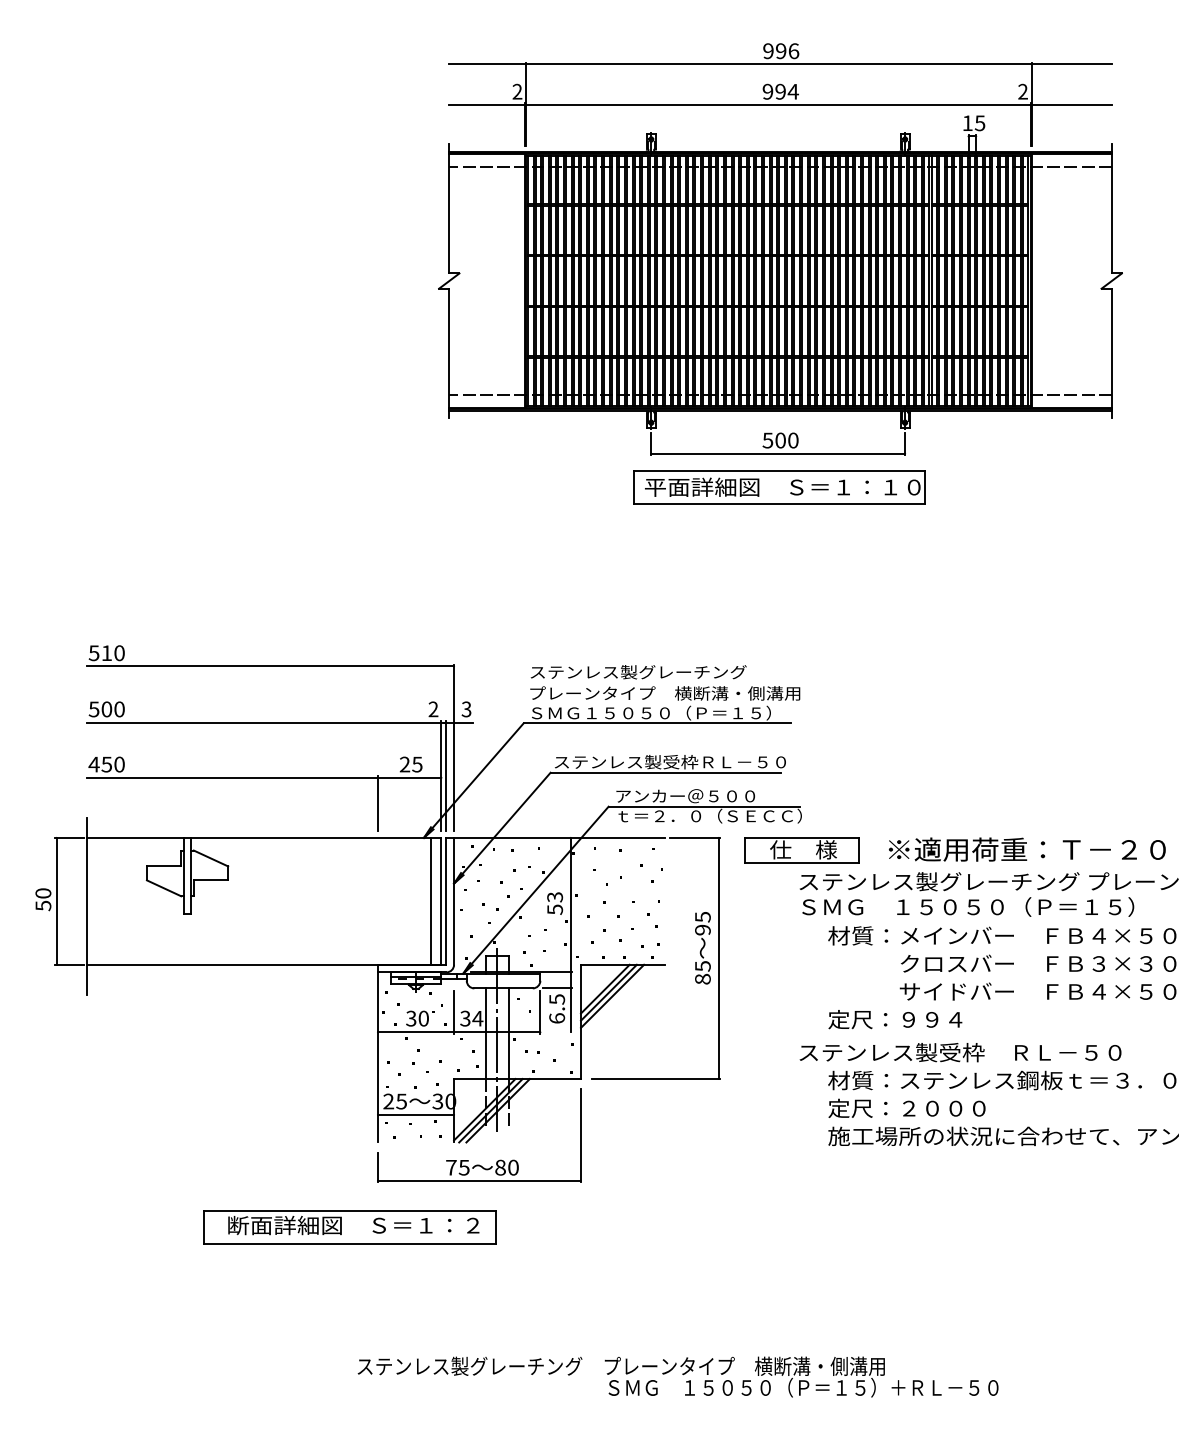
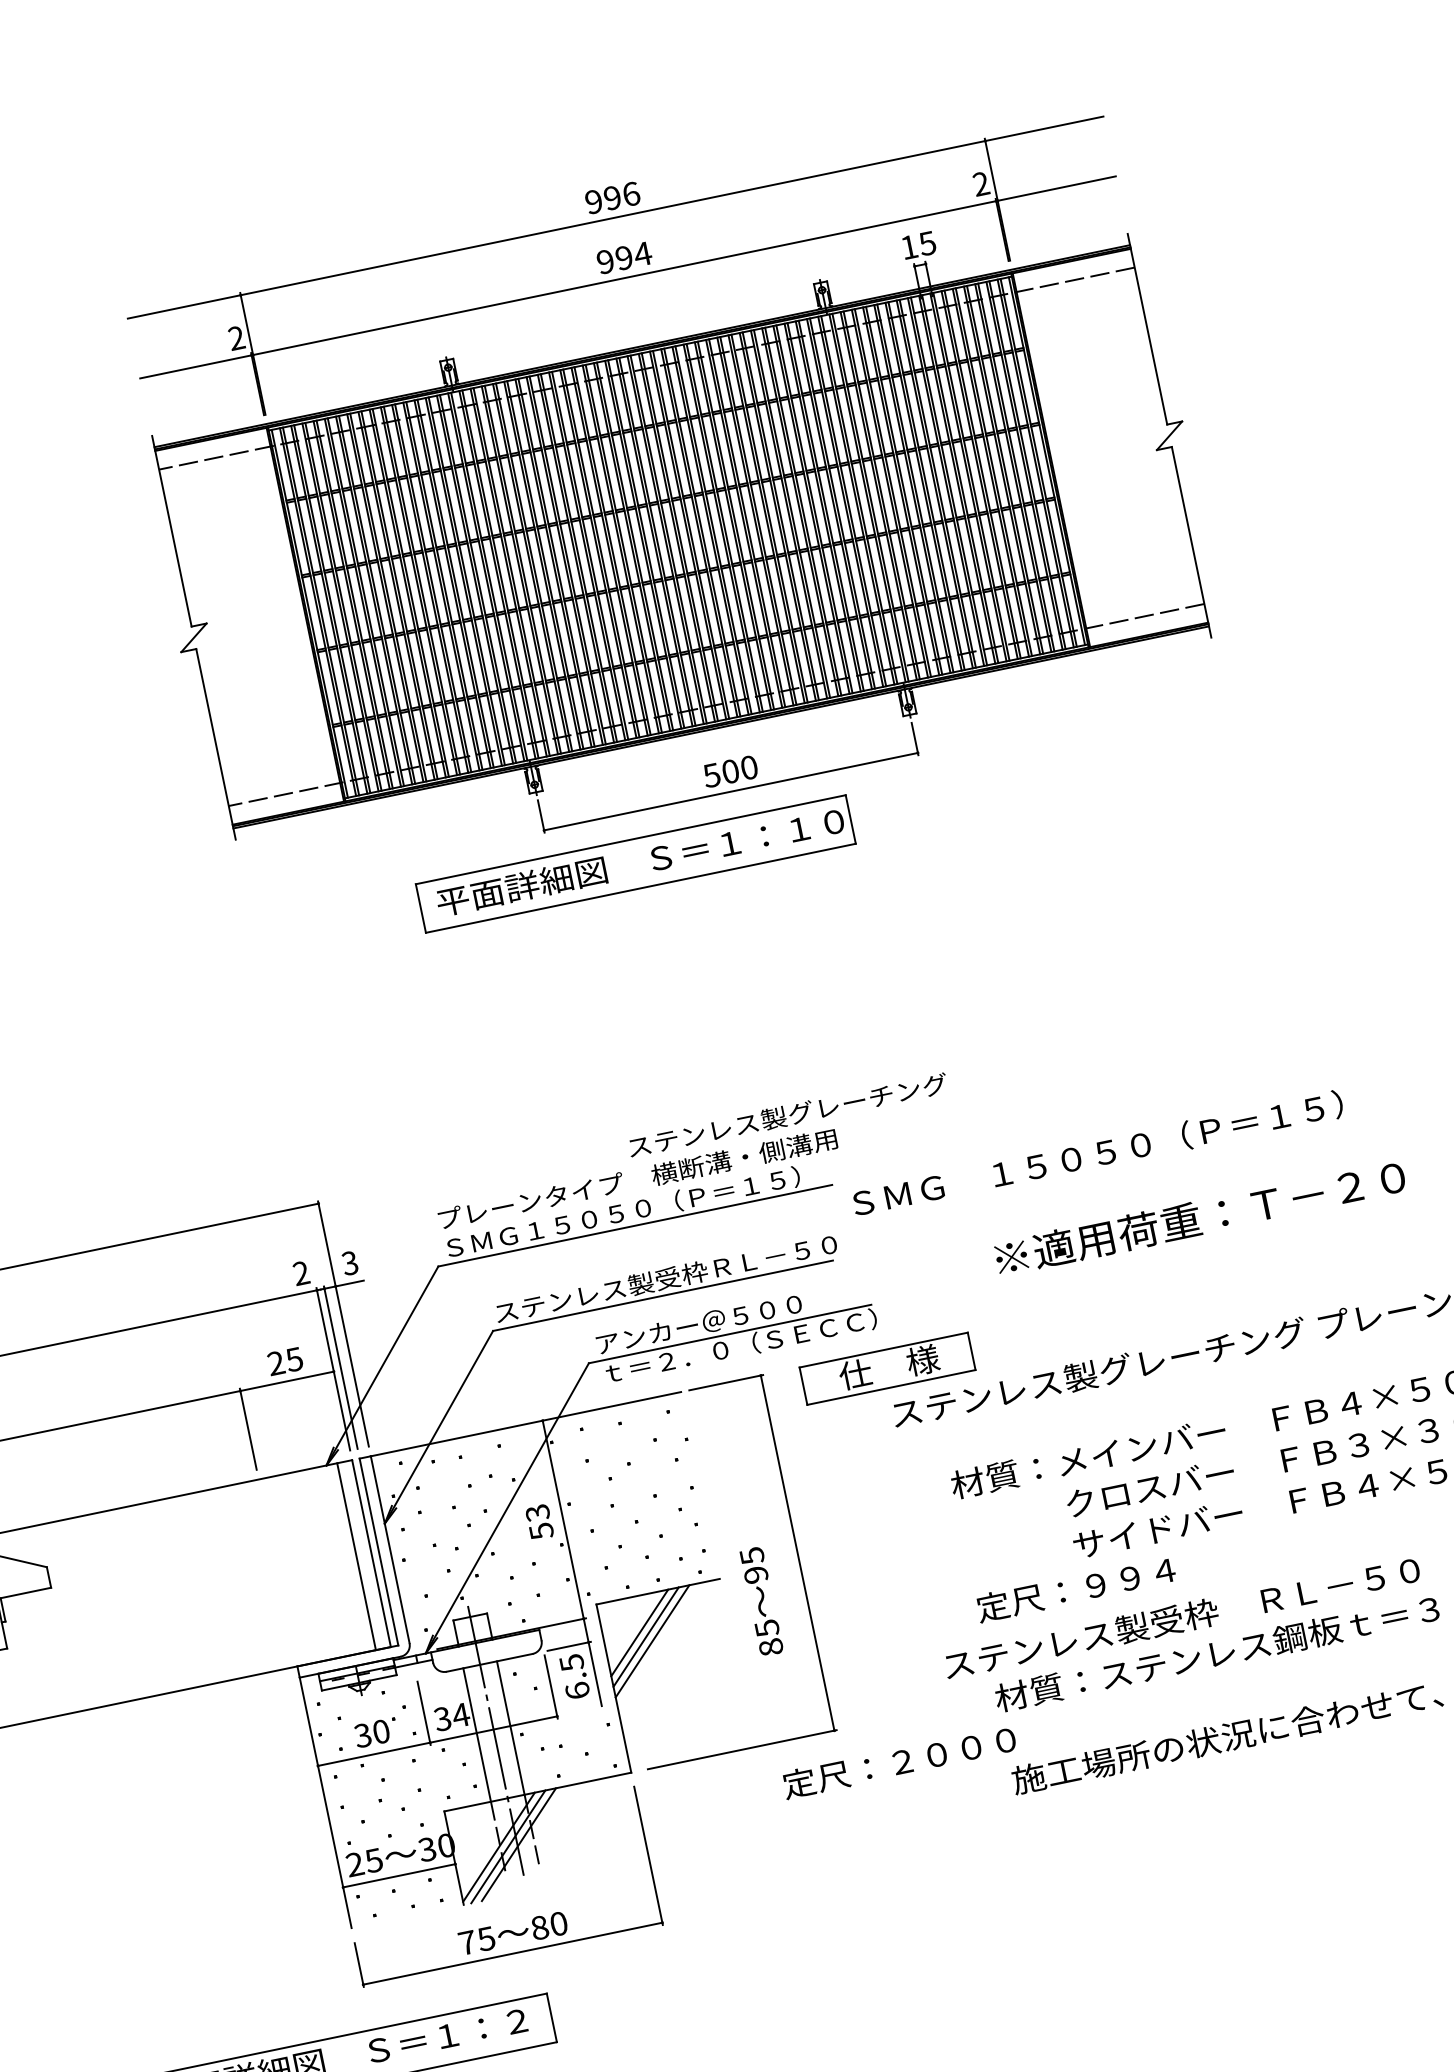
part: (779, 487) -> (635, 863), moved
text: (638, 672) -> (787, 1115), moved
text: (1027, 849) -> (1200, 1217), moved
text: (968, 906) -> (1098, 1153), moved
text: (702, 948) -> (761, 1602), moved
text: (906, 1107) -> (898, 1761), moved

